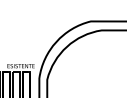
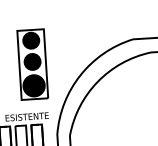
part: (26, 33) -> (32, 64), added

